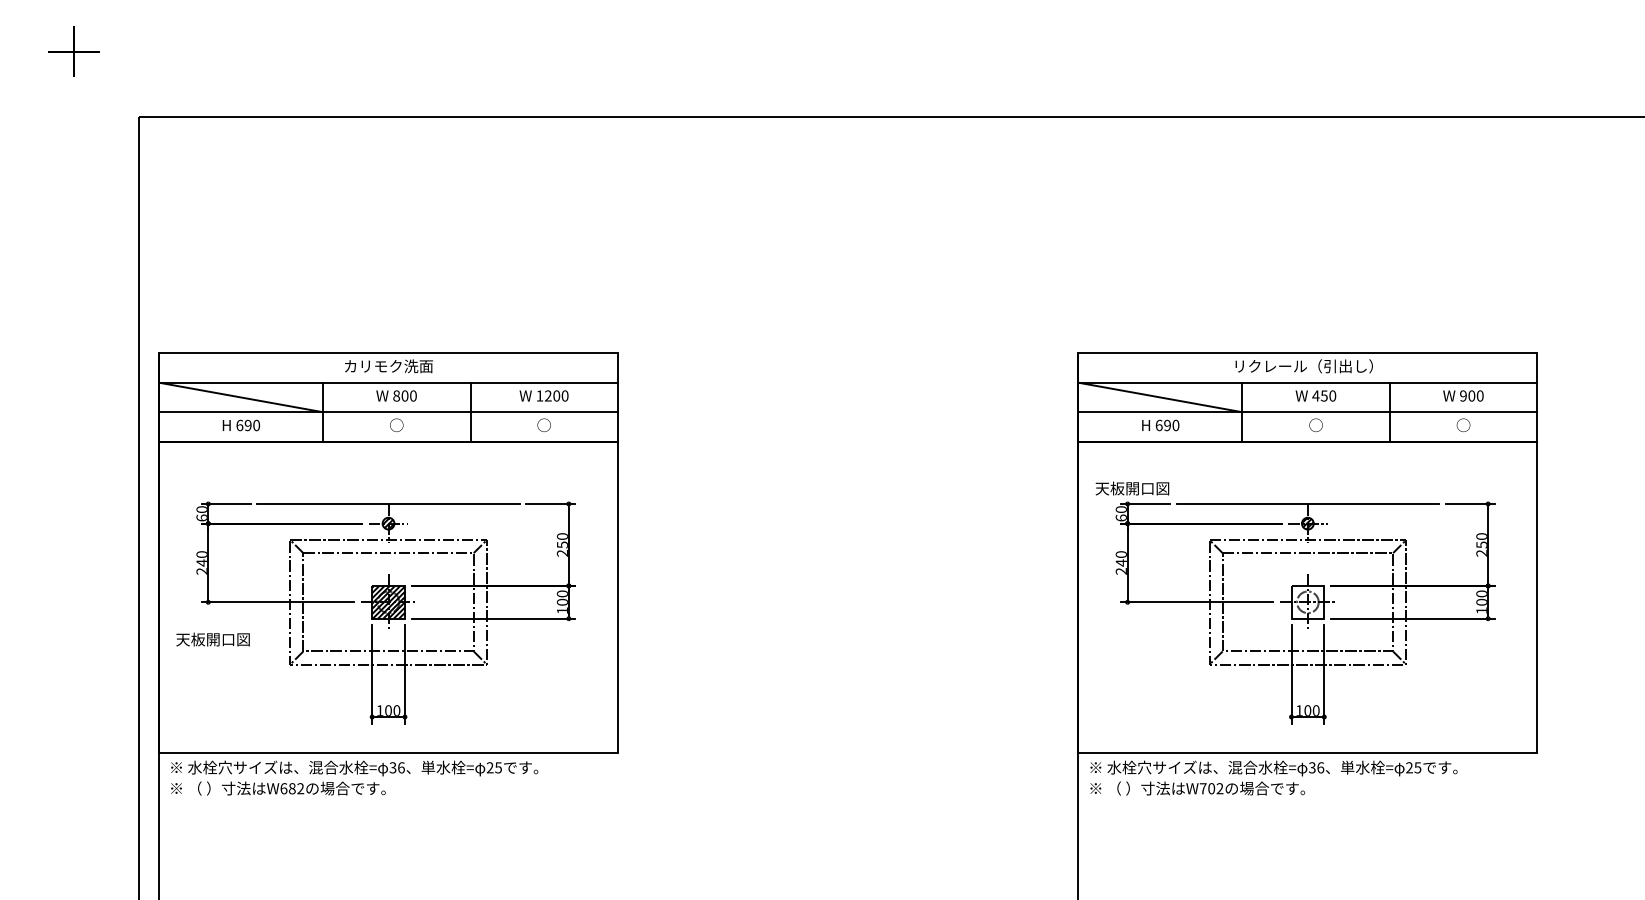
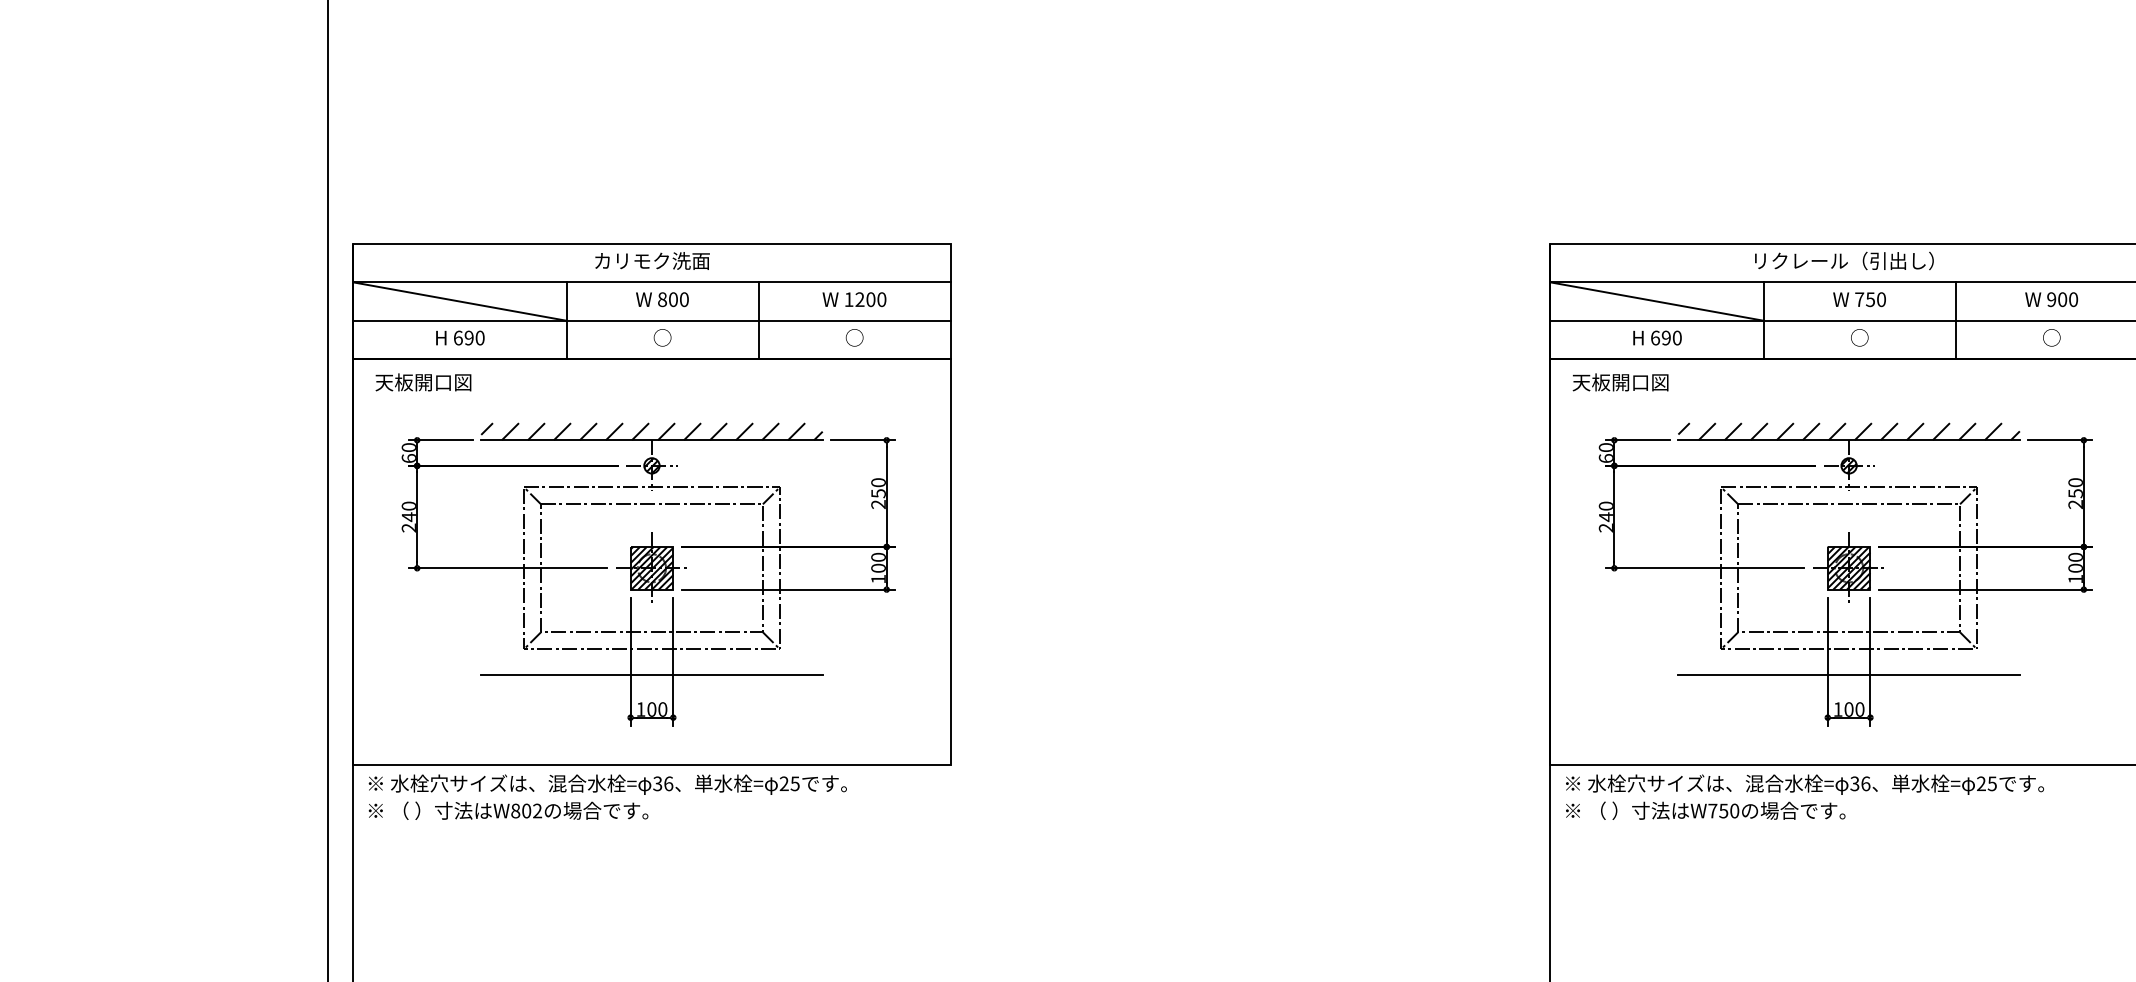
text: (1315, 395) -> (1859, 298), 450 -> 750
text: (1132, 488) -> (1620, 382), moved
hatch: (388, 496) -> (651, 430), added
hatch: (1307, 496) -> (1848, 430), added
hatch: (1307, 601) -> (1848, 567), added
text: (212, 639) -> (422, 382), moved
line: (388, 684) -> (651, 675), added
line: (1307, 684) -> (1848, 675), added
text: (287, 788) -> (520, 810), W682 -> W802
text: (1215, 788) -> (1728, 810), W702 -> W750

